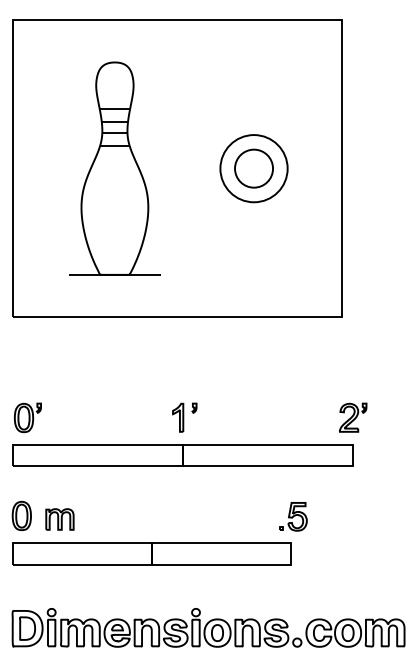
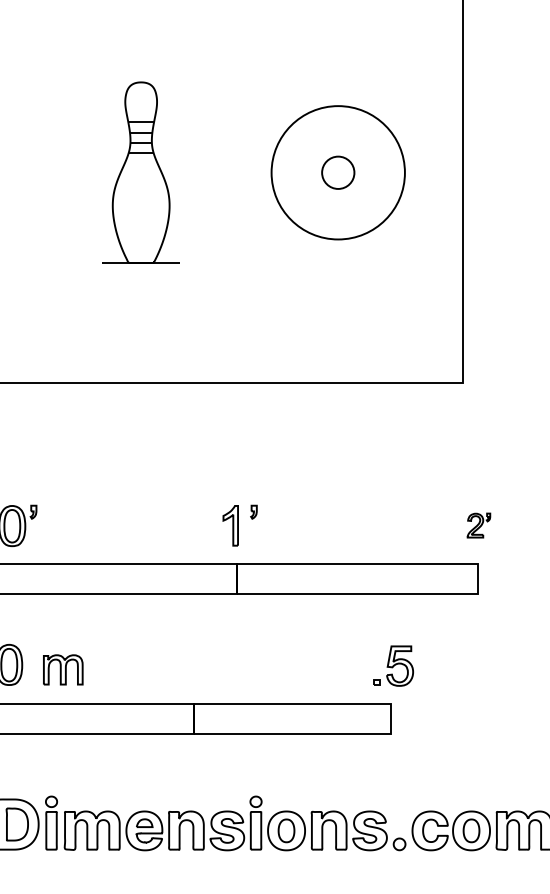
part: (114, 168) -> (140, 172), size x0.6
circle: (253, 168) -> (337, 172), size x1.4
circle: (254, 168) -> (338, 172), size x0.6
part: (353, 417) -> (479, 525), size x0.6

